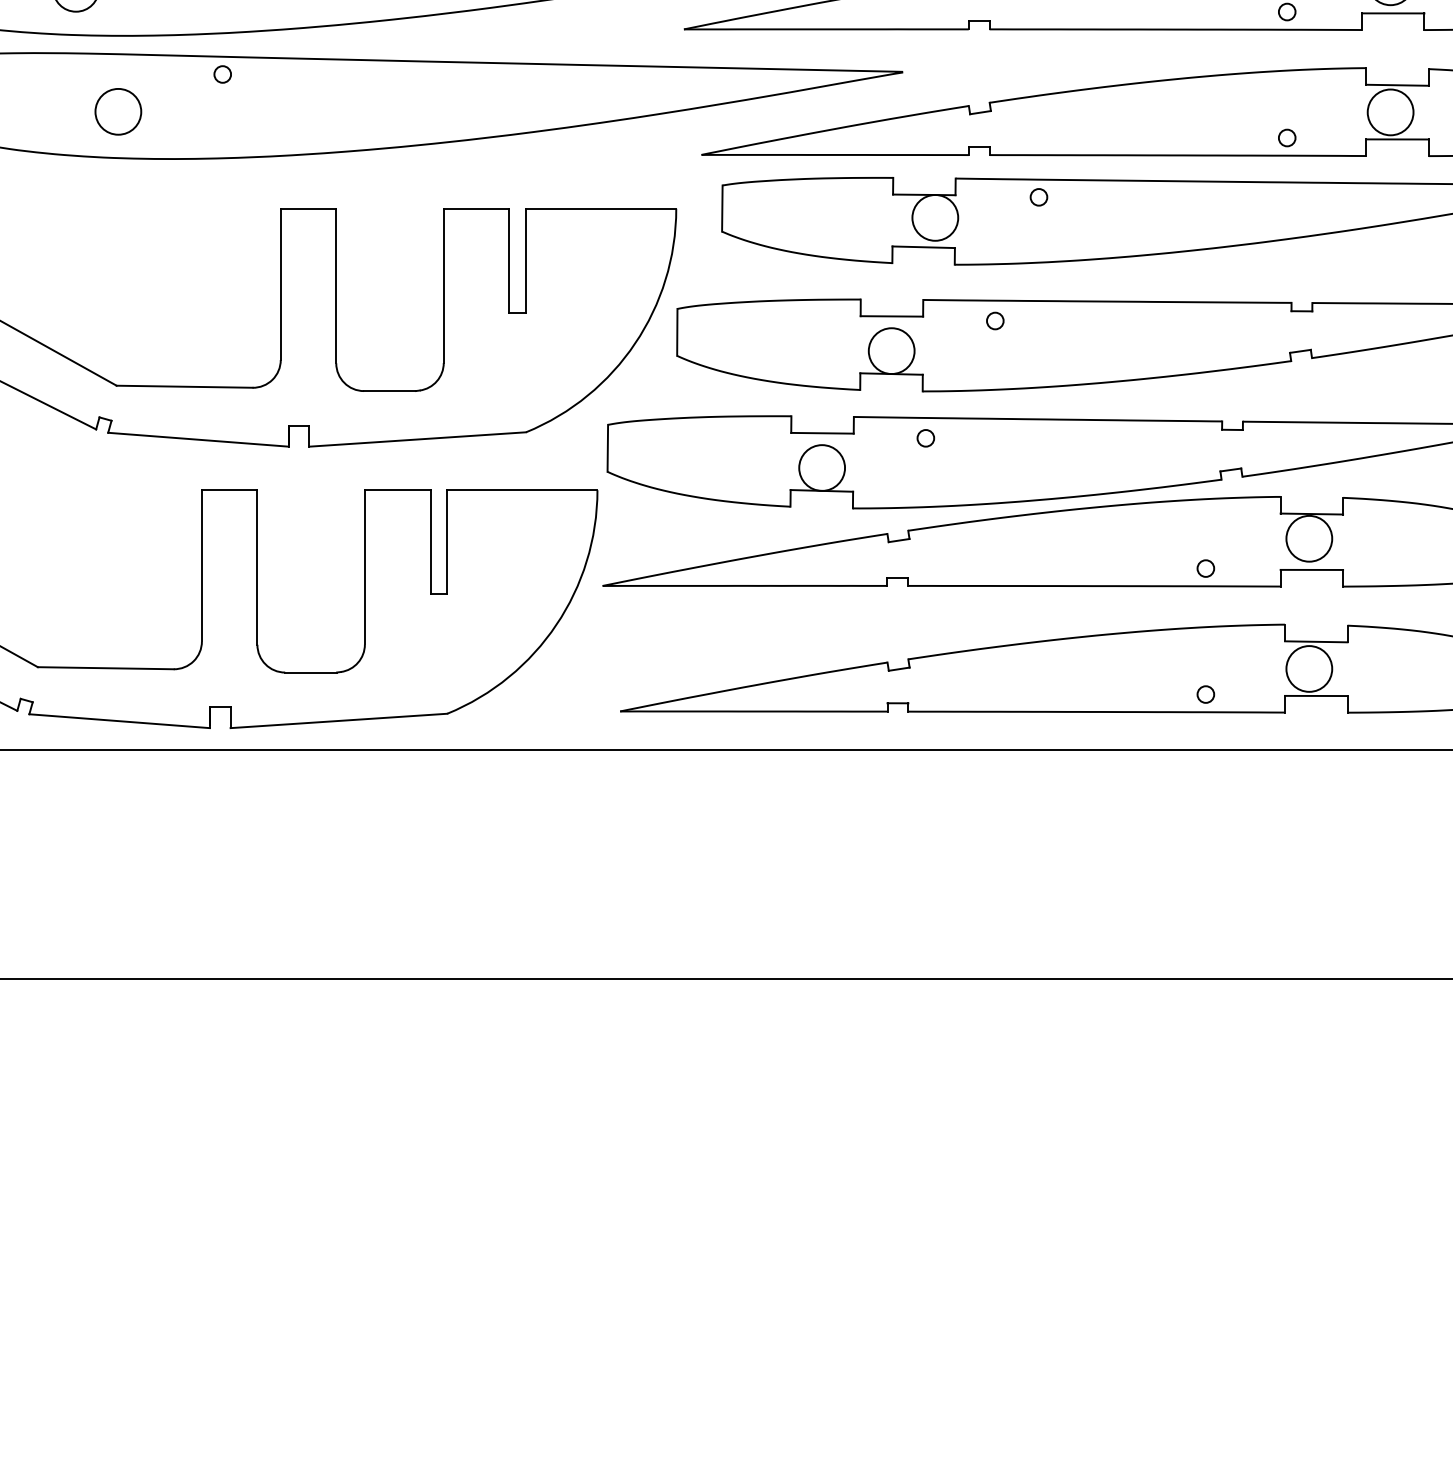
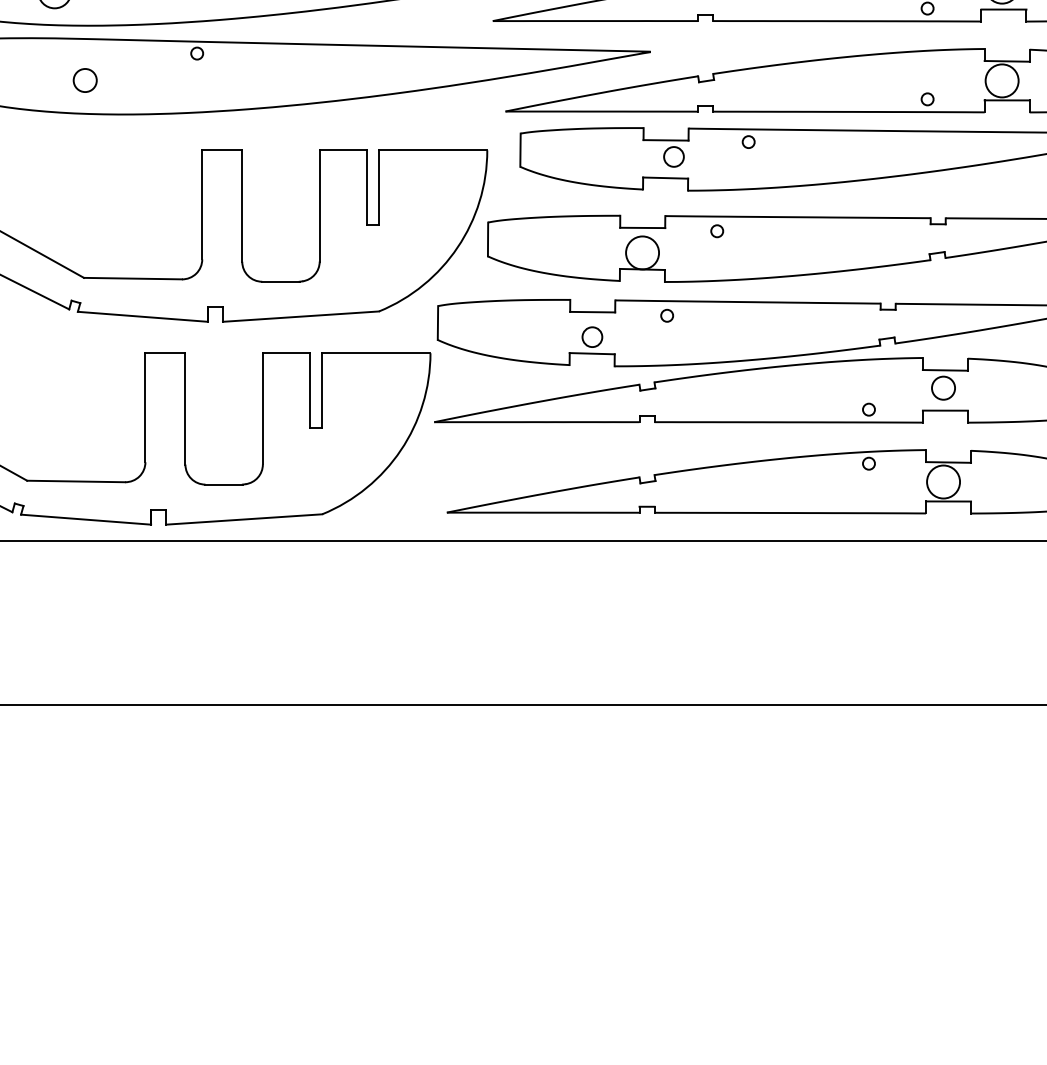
circle: (222, 74) -> (197, 53), moved
circle: (118, 111) -> (85, 80), size x0.7
circle: (935, 217) -> (674, 156), size x0.6
circle: (822, 467) -> (592, 336), size x0.6
circle: (1309, 538) -> (943, 387), size x0.7
circle: (1205, 694) -> (868, 463), moved

